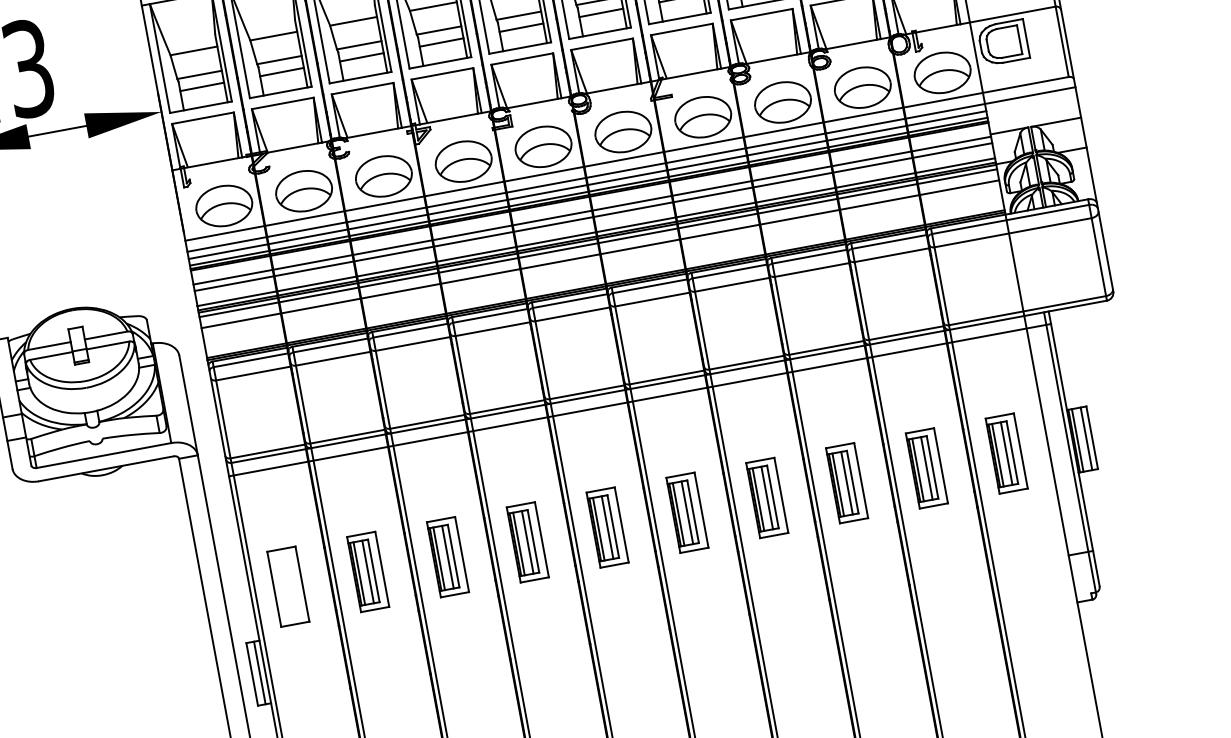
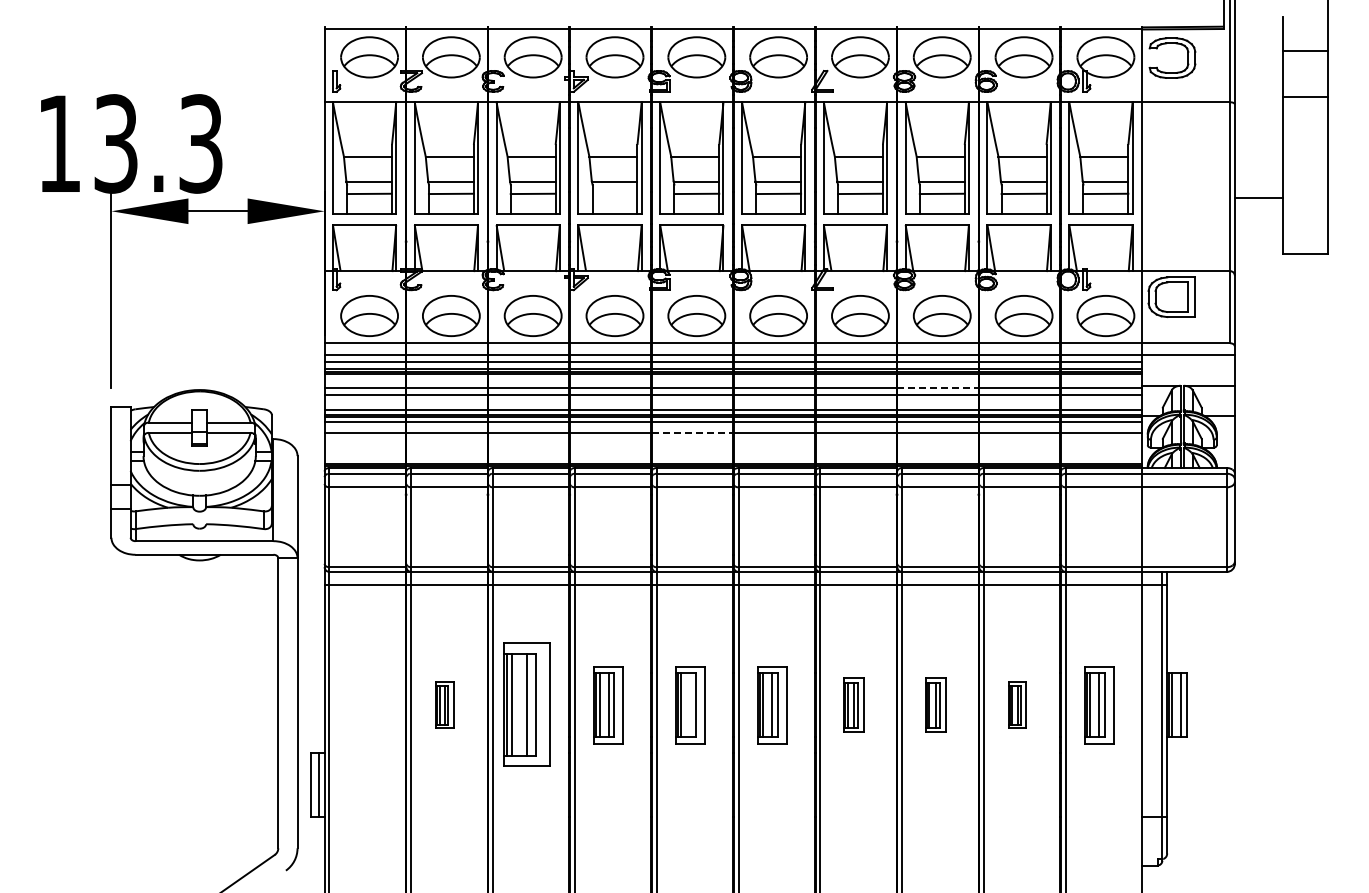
line: (441, 42) -> (614, 193), removed
line: (791, 174) -> (937, 388), solid -> dashed
line: (560, 261) -> (692, 432), solid -> dashed
part: (926, 468) -> (1017, 705), size x0.6
part: (846, 483) -> (935, 705), size x0.7
part: (766, 498) -> (853, 705), size x0.7
line: (607, 527) -> (690, 705), removed
part: (447, 557) -> (526, 705), size x1.6
part: (367, 572) -> (444, 705), size x0.6
part: (288, 587) -> (363, 705), removed

